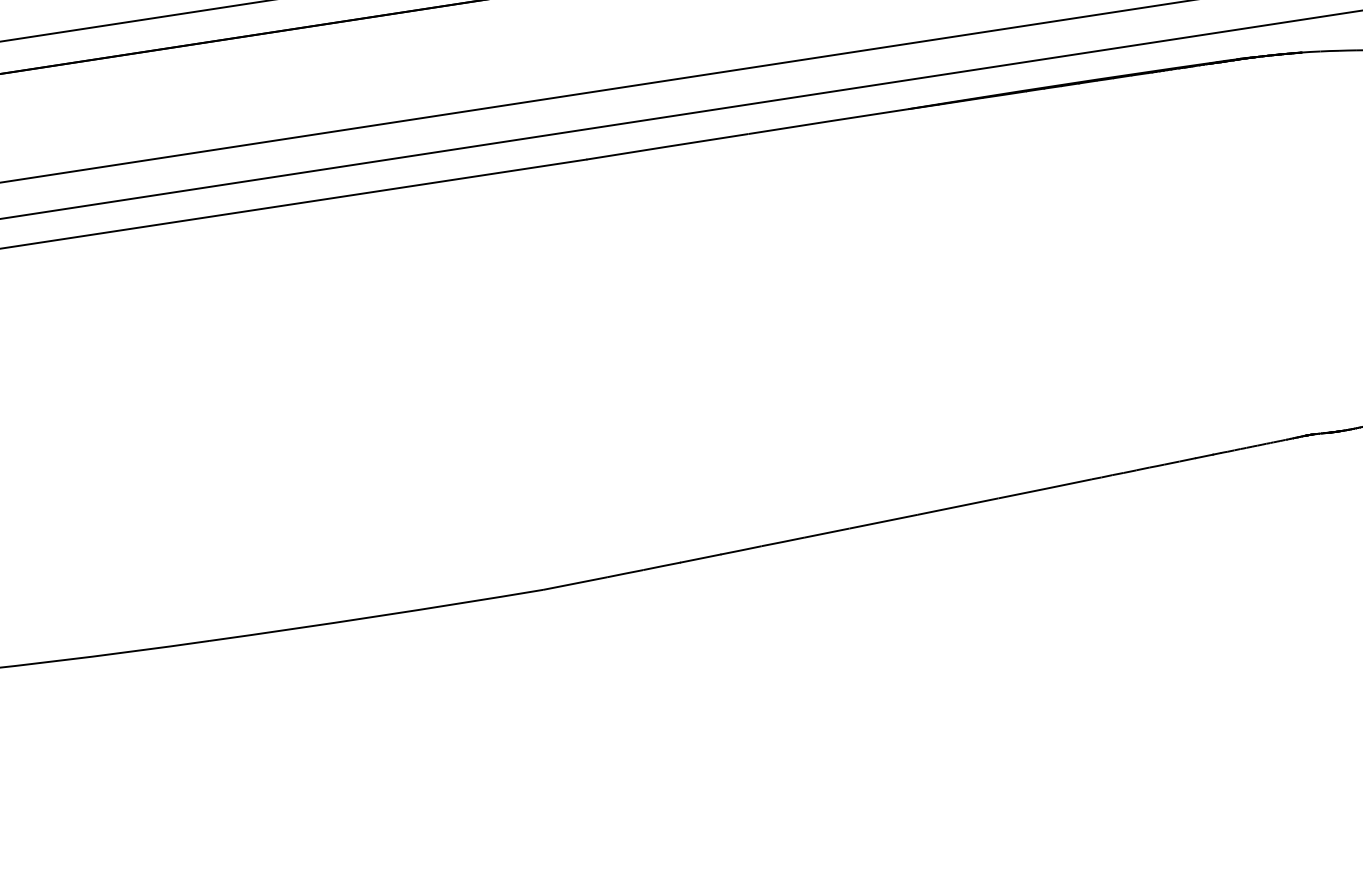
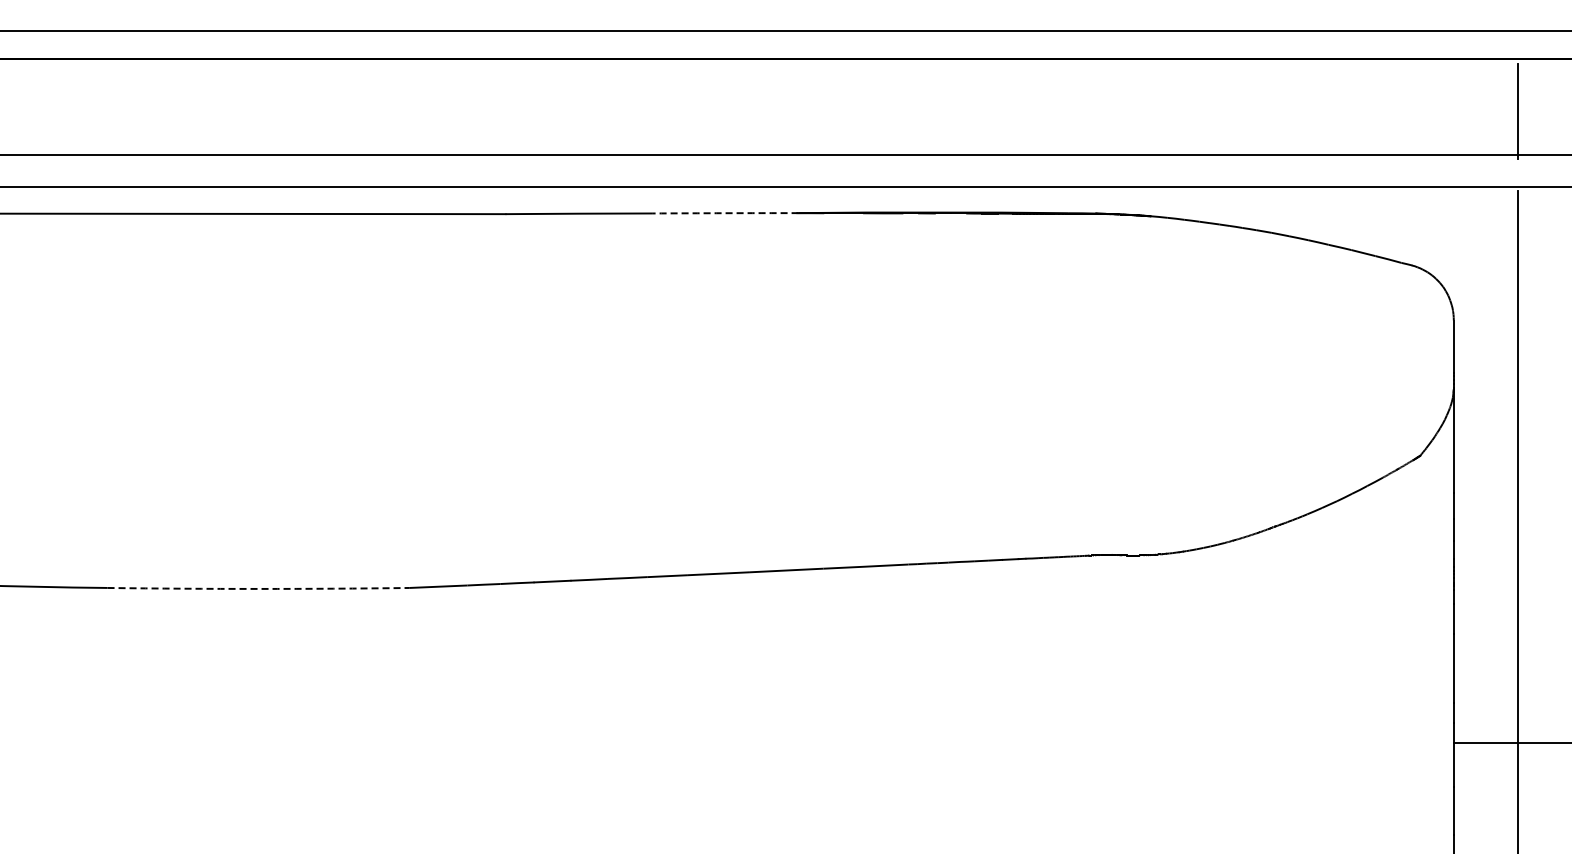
arc: (829, 121) -> (725, 213), solid -> dashed
arc: (376, 616) -> (258, 588), solid -> dashed

